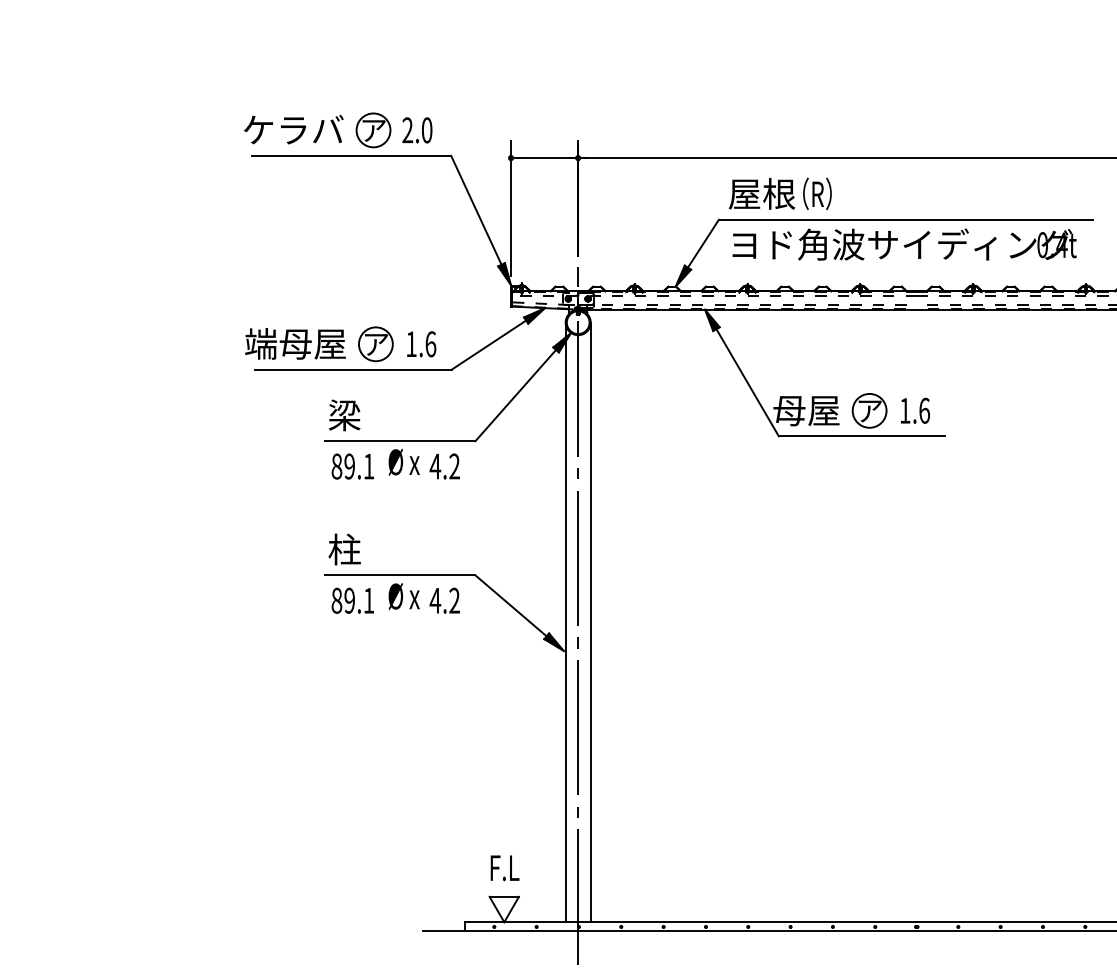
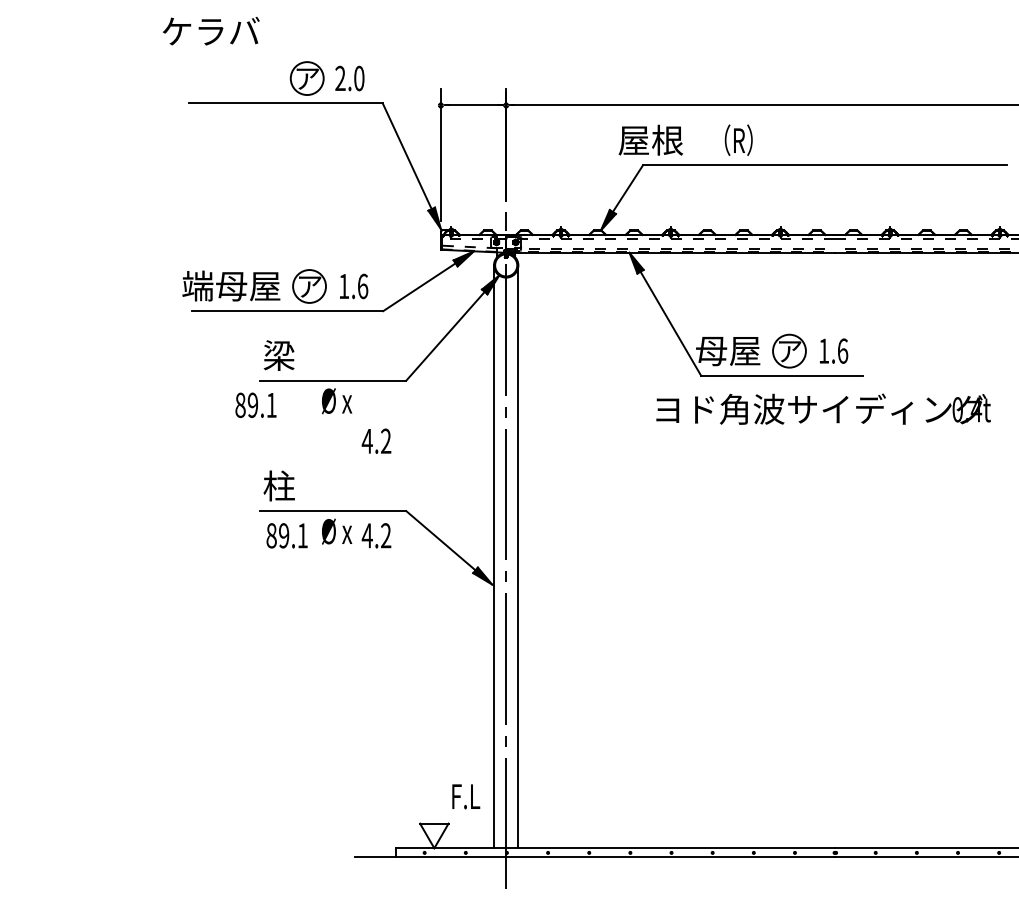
text: (293, 129) -> (210, 31), moved
text: (761, 193) -> (650, 139), moved
text: (904, 244) -> (823, 409), moved
text: (352, 466) -> (255, 405), moved
text: (444, 466) -> (376, 441), moved
text: (504, 868) -> (465, 797), moved

